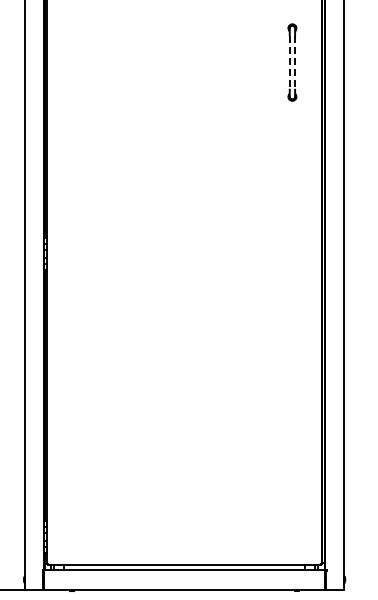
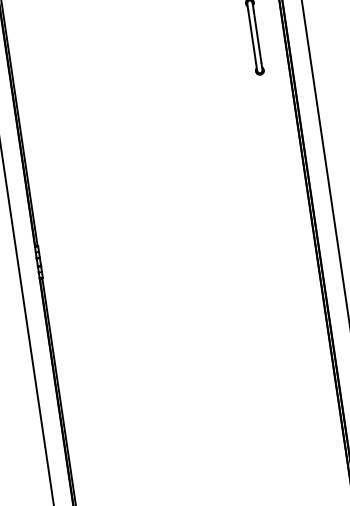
line: (289, 63) -> (252, 38), dashed -> solid
line: (295, 63) -> (258, 37), dashed -> solid

